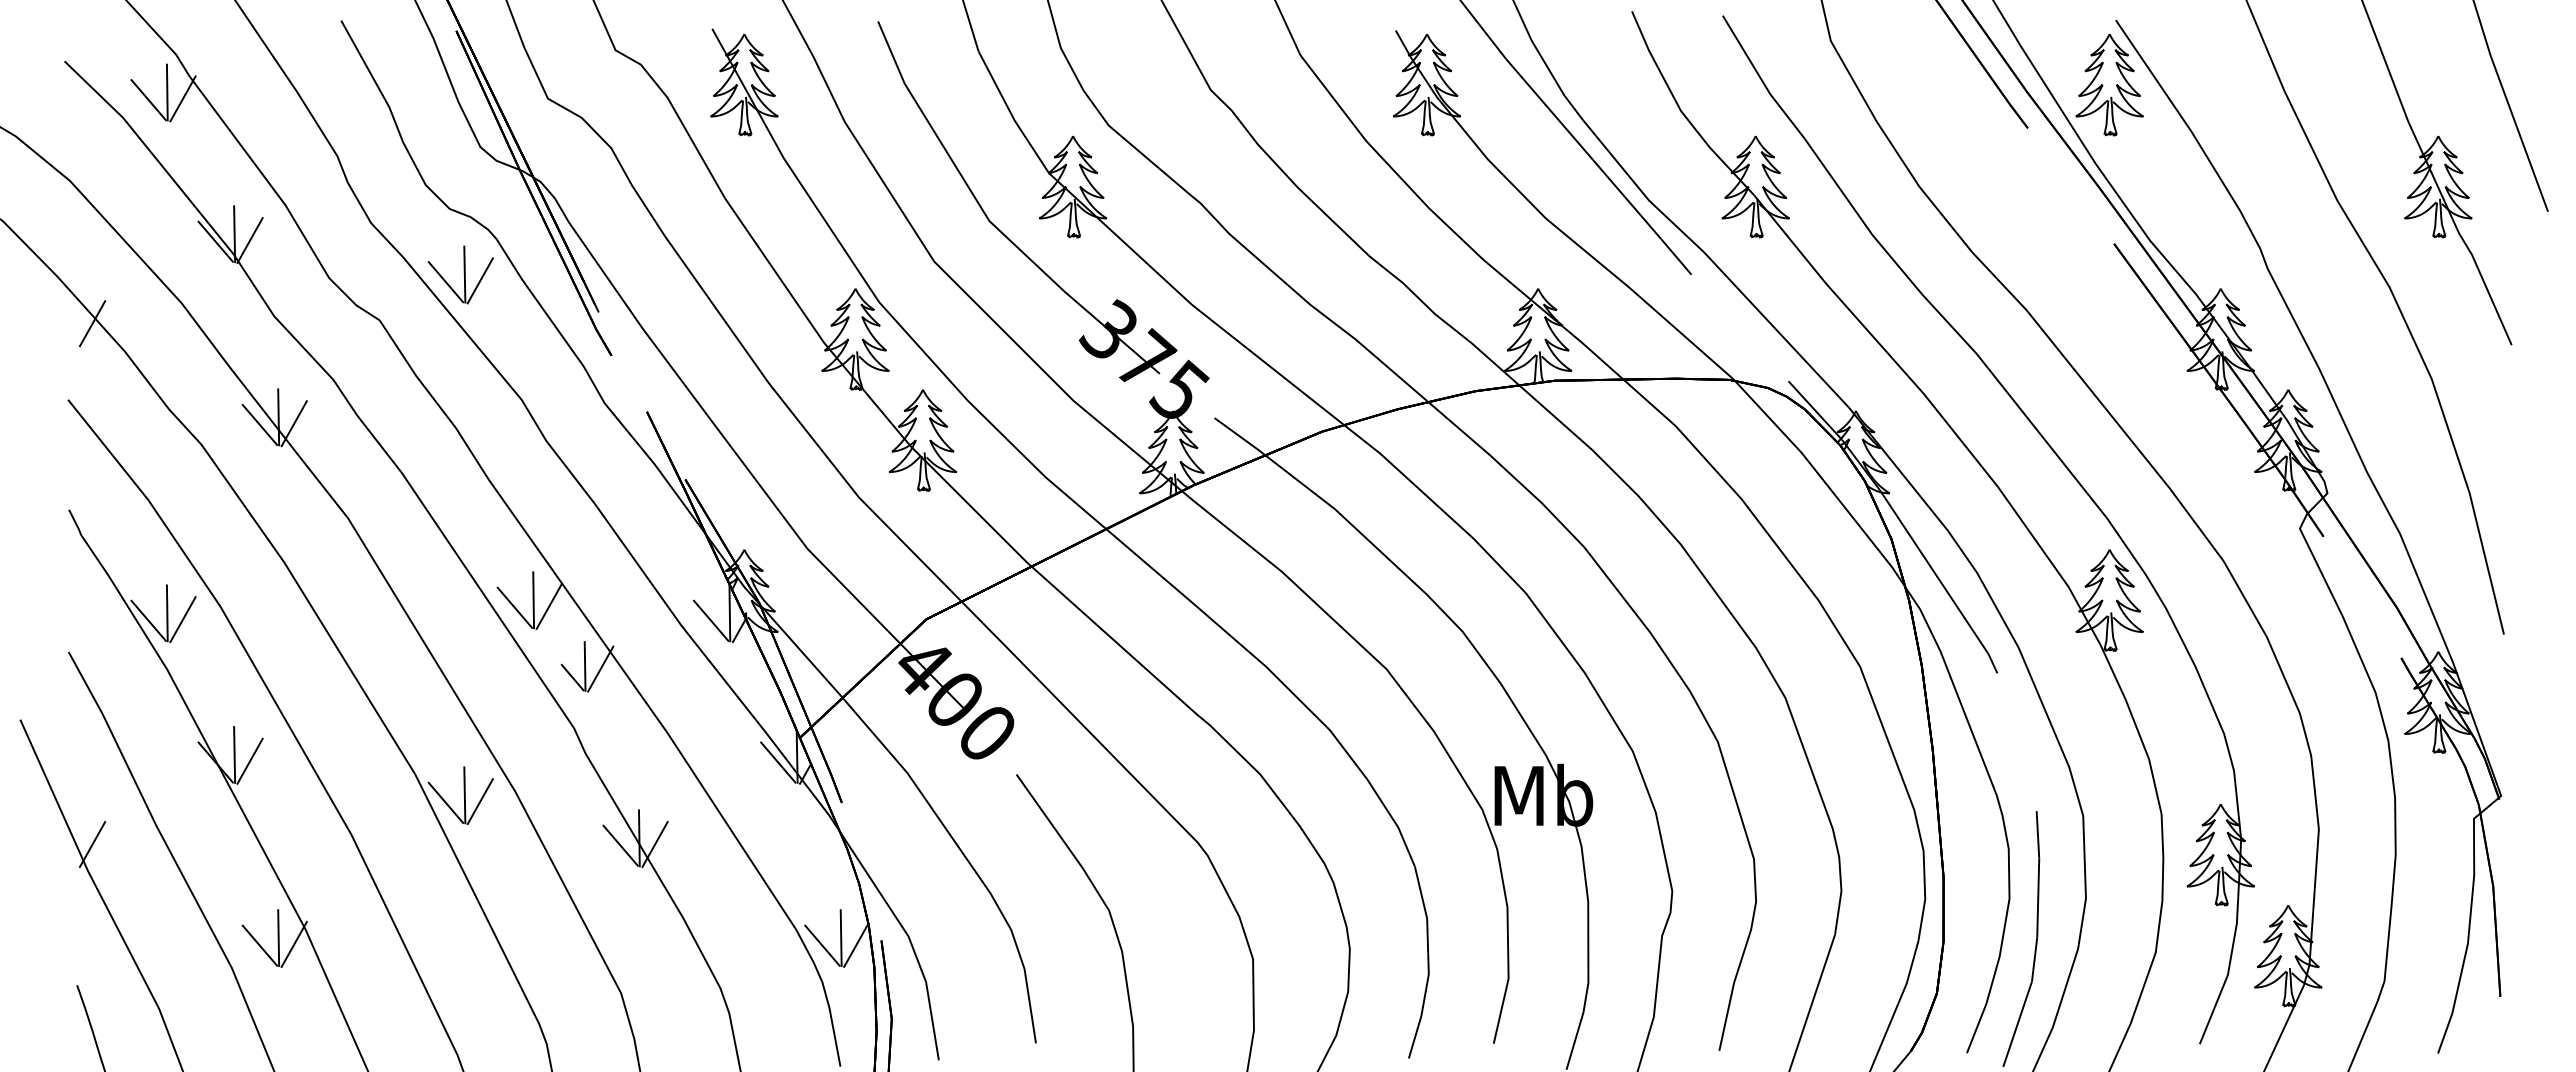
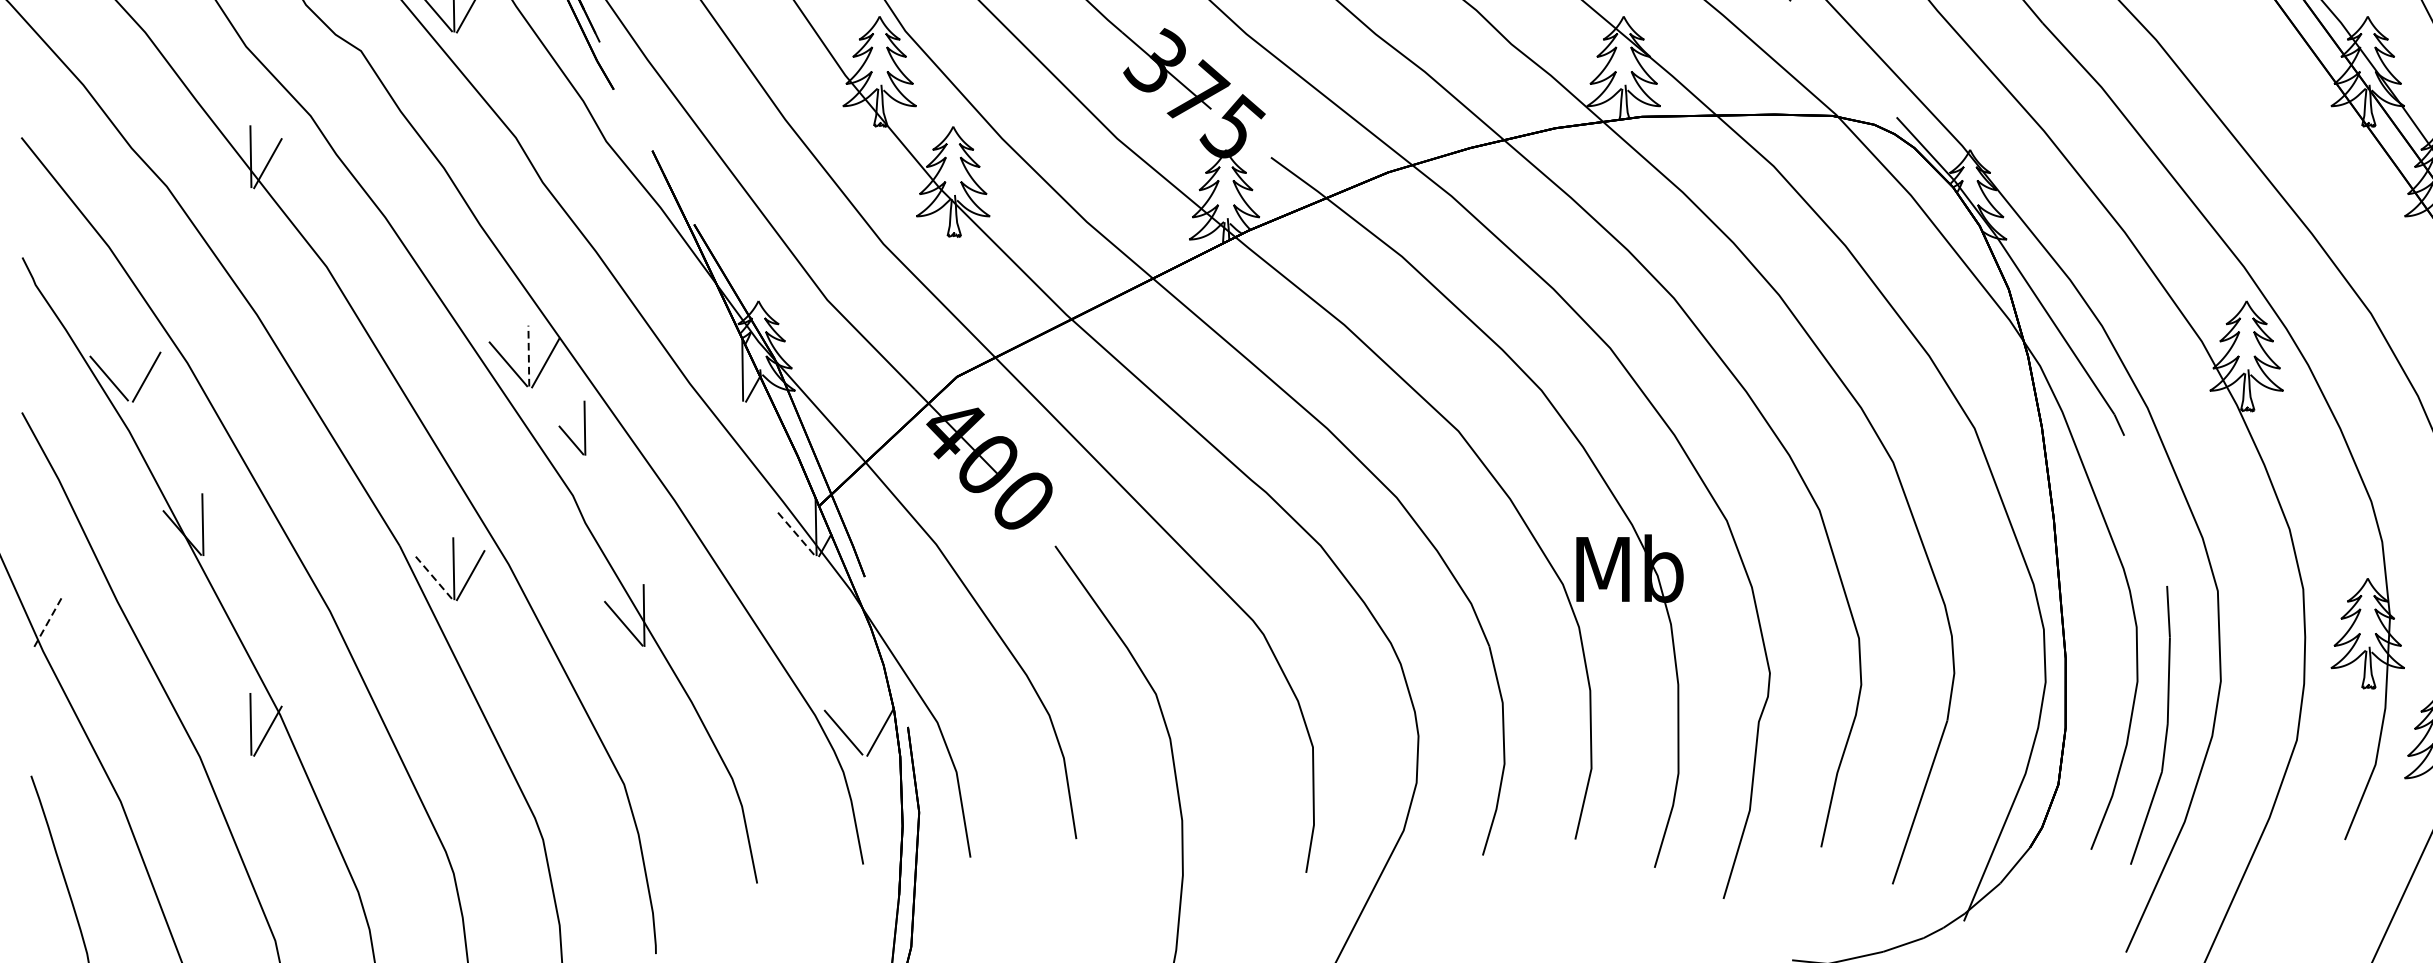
line: (92, 323) -> (47, 54), removed
line: (259, 424) -> (230, 164), removed
line: (533, 600) -> (528, 356), solid -> dashed
line: (166, 613) -> (128, 370), removed
line: (711, 620) -> (722, 378), removed
line: (600, 668) -> (601, 430), removed
line: (249, 760) -> (219, 530), removed
line: (777, 762) -> (794, 532), solid -> dashed
line: (445, 802) -> (432, 576), solid -> dashed
line: (92, 844) -> (47, 622), solid -> dashed
line: (654, 844) -> (660, 622), removed
line: (840, 938) -> (863, 724), removed
line: (259, 945) -> (230, 732), removed

